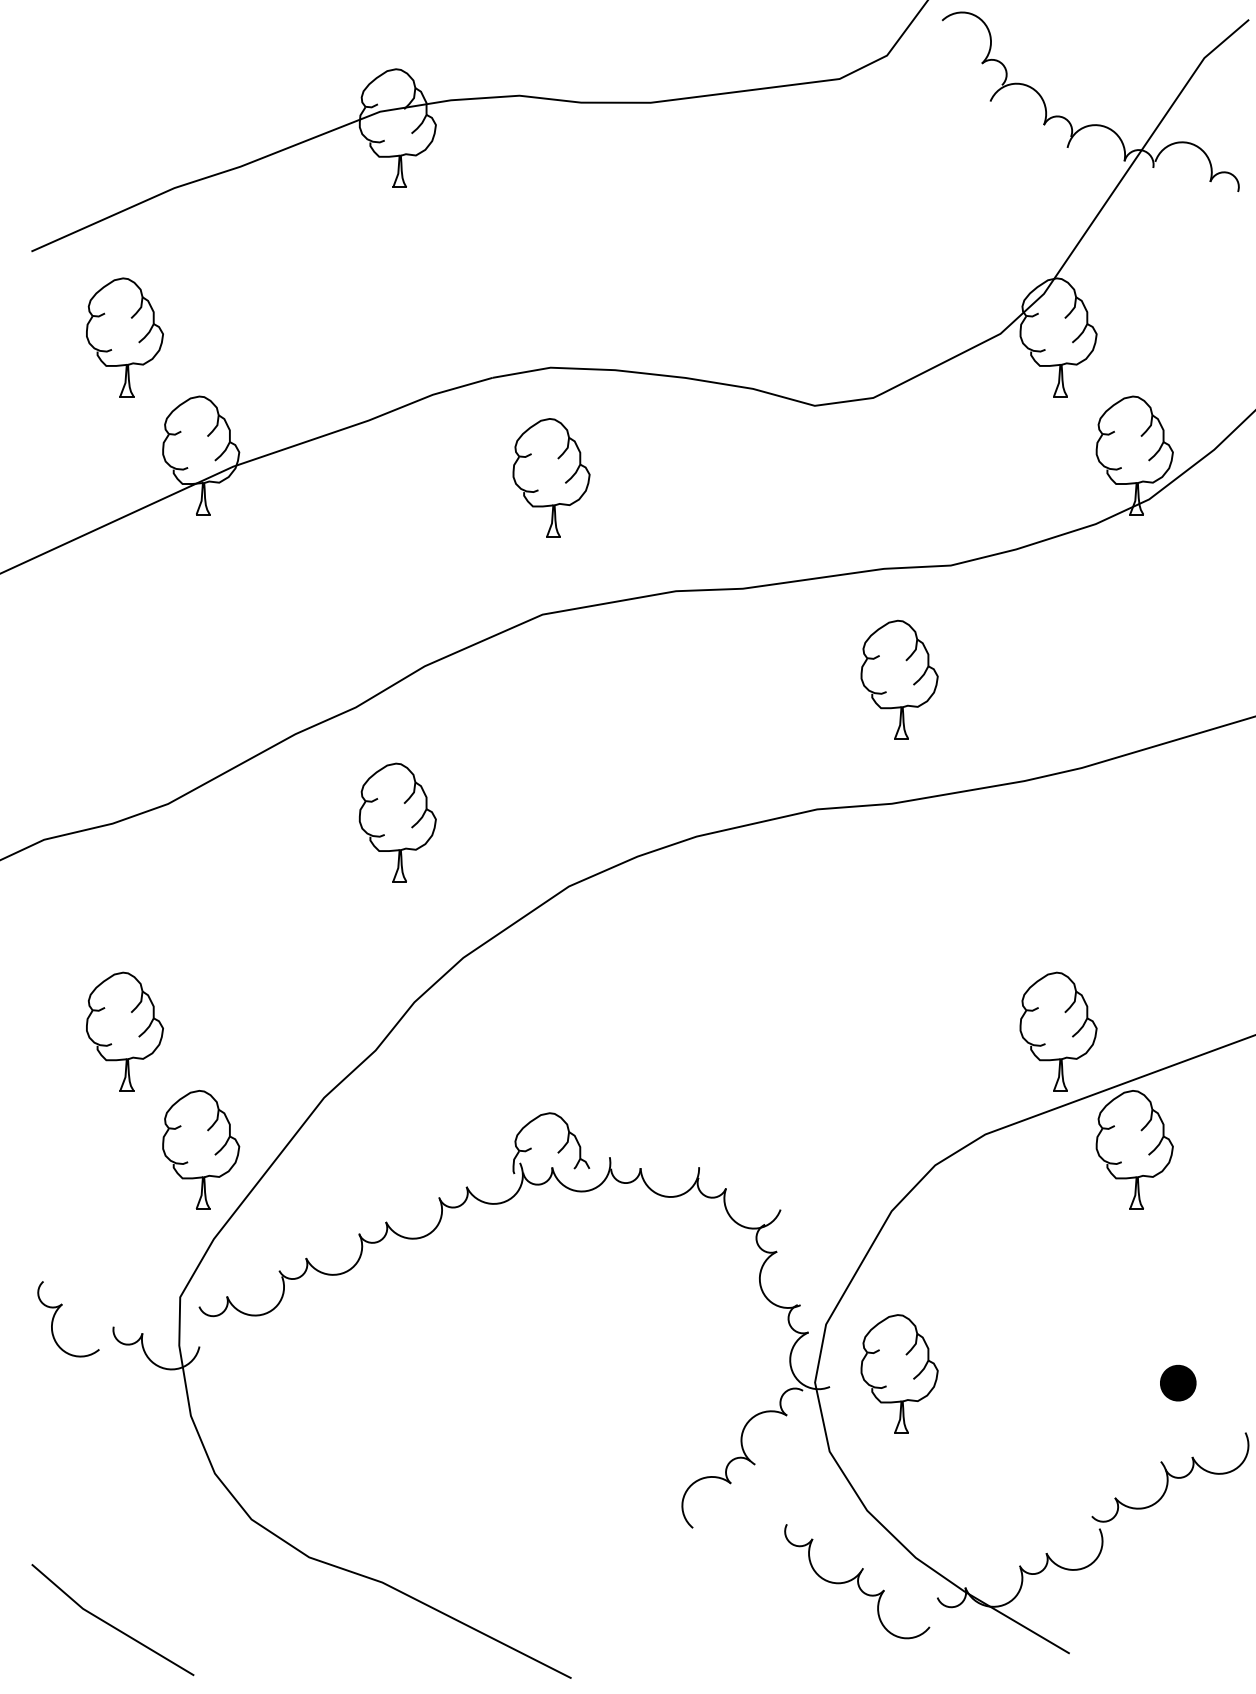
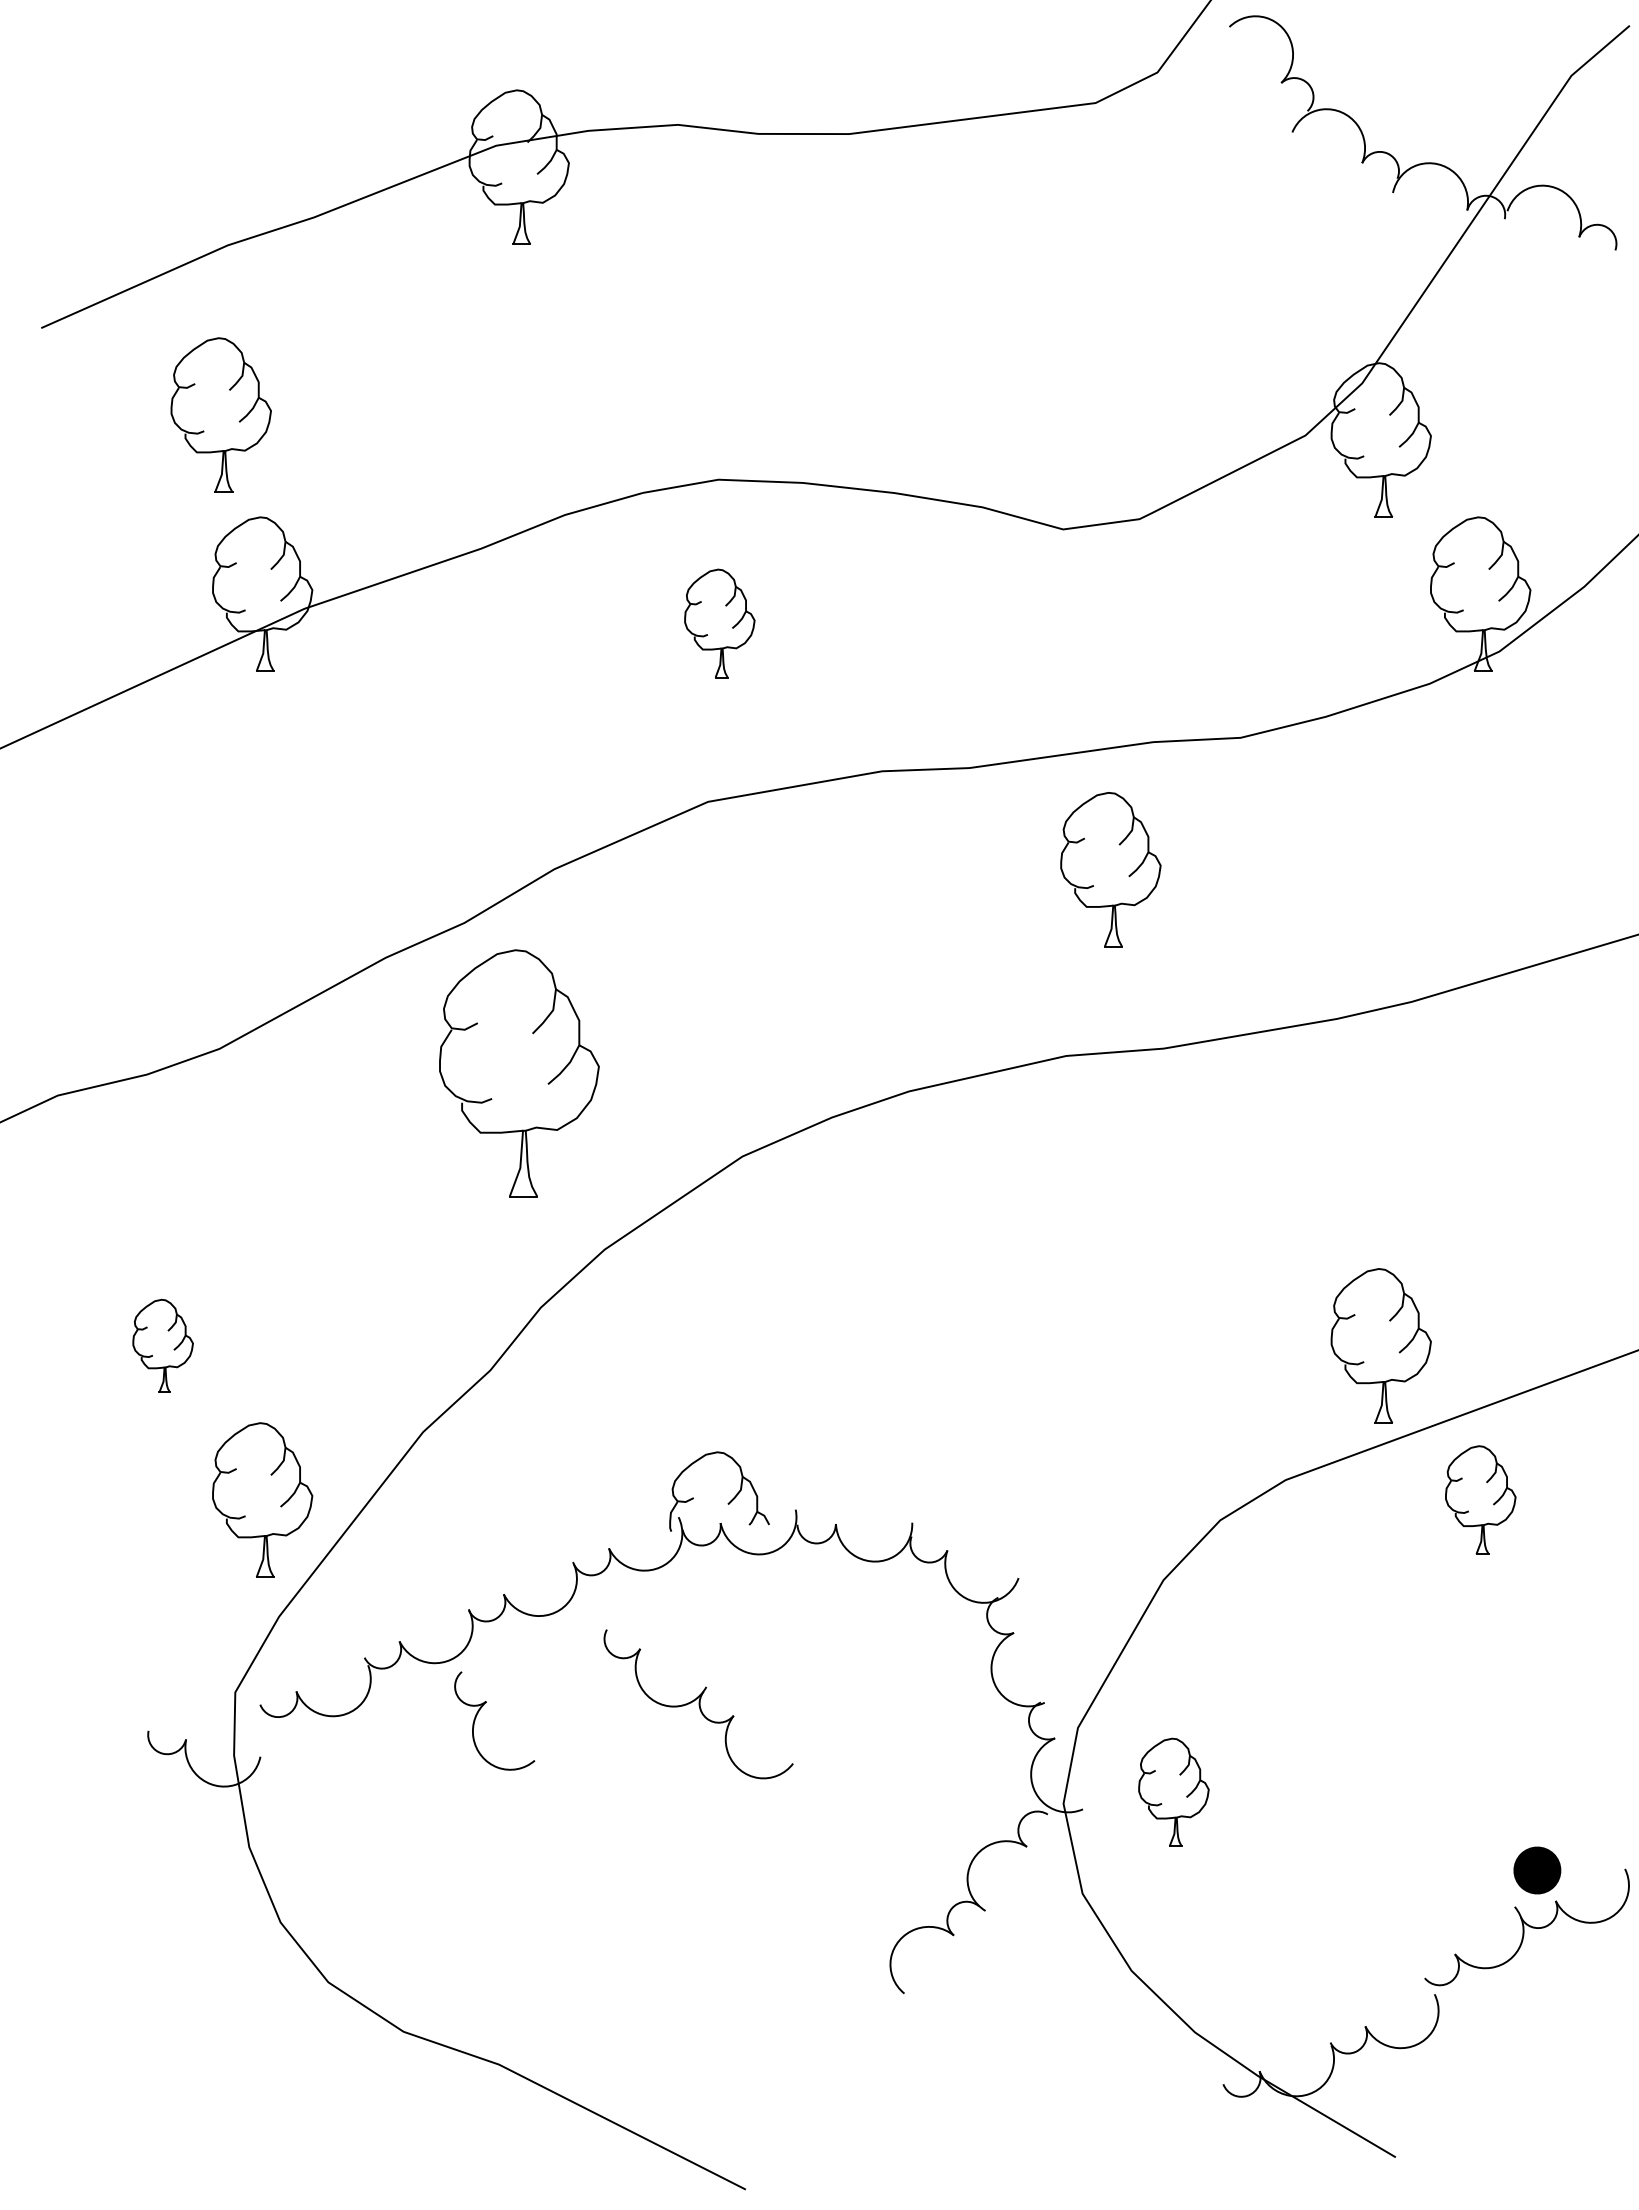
part: (124, 336) -> (220, 414), moved
part: (551, 477) -> (719, 623), size x0.7
part: (899, 679) -> (1110, 869), moved
part: (397, 822) -> (518, 1072), size x1.6
part: (124, 1031) -> (162, 1345), size x0.6
part: (1134, 1149) -> (1480, 1499), size x0.7
part: (57, 1311) -> (480, 1710), moved
part: (899, 1373) -> (1173, 1792), size x0.7
part: (1178, 1383) -> (1537, 1870), moved
part: (857, 1581) -> (698, 1704), moved
line: (109, 1623) -> (143, 2118), removed

